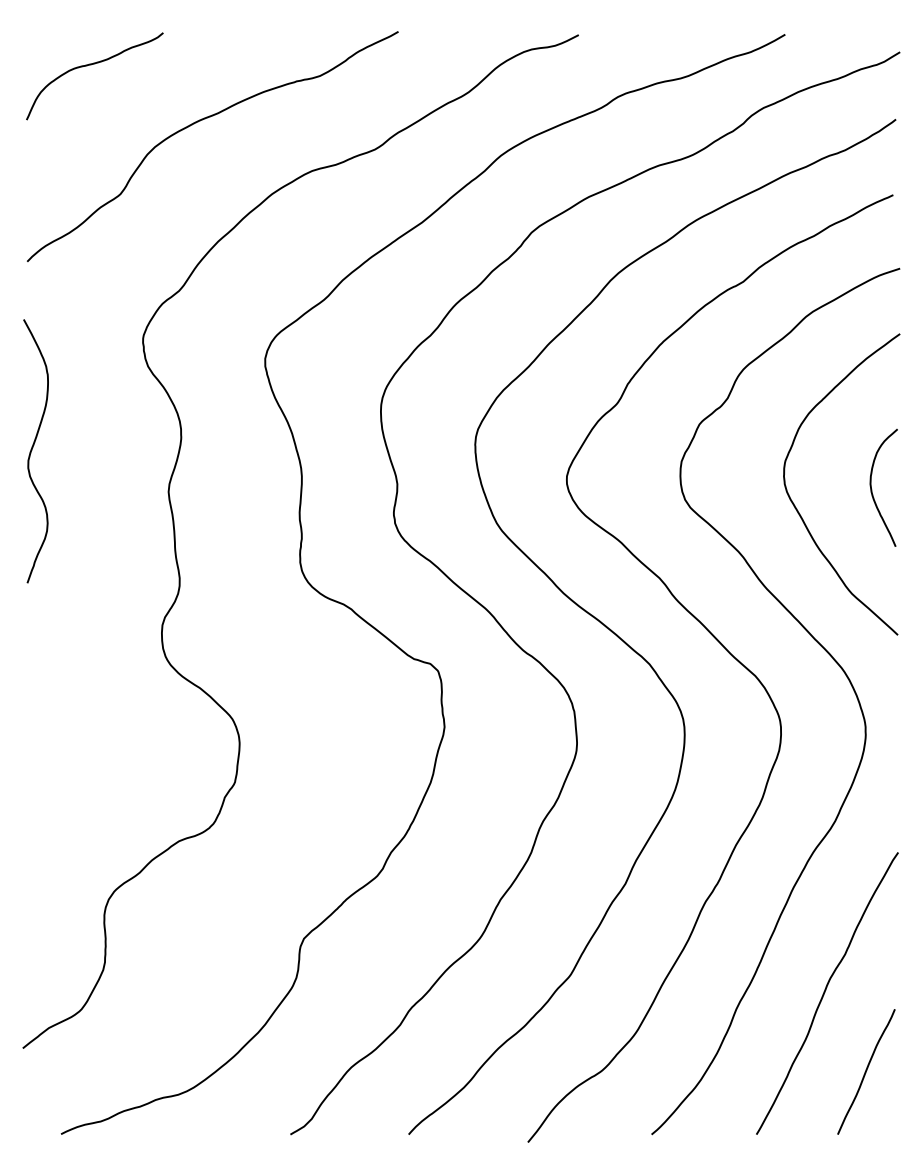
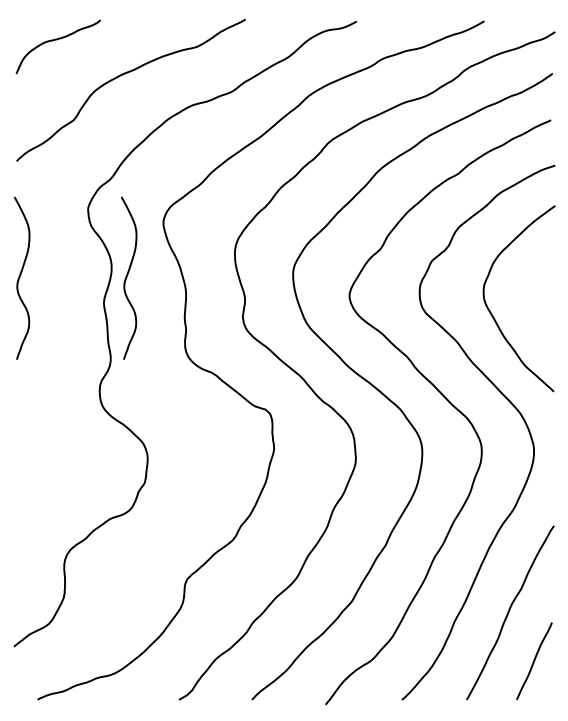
curve: (206, 449) -> (127, 277), added
curve: (872, 487) -> (538, 300), removed

